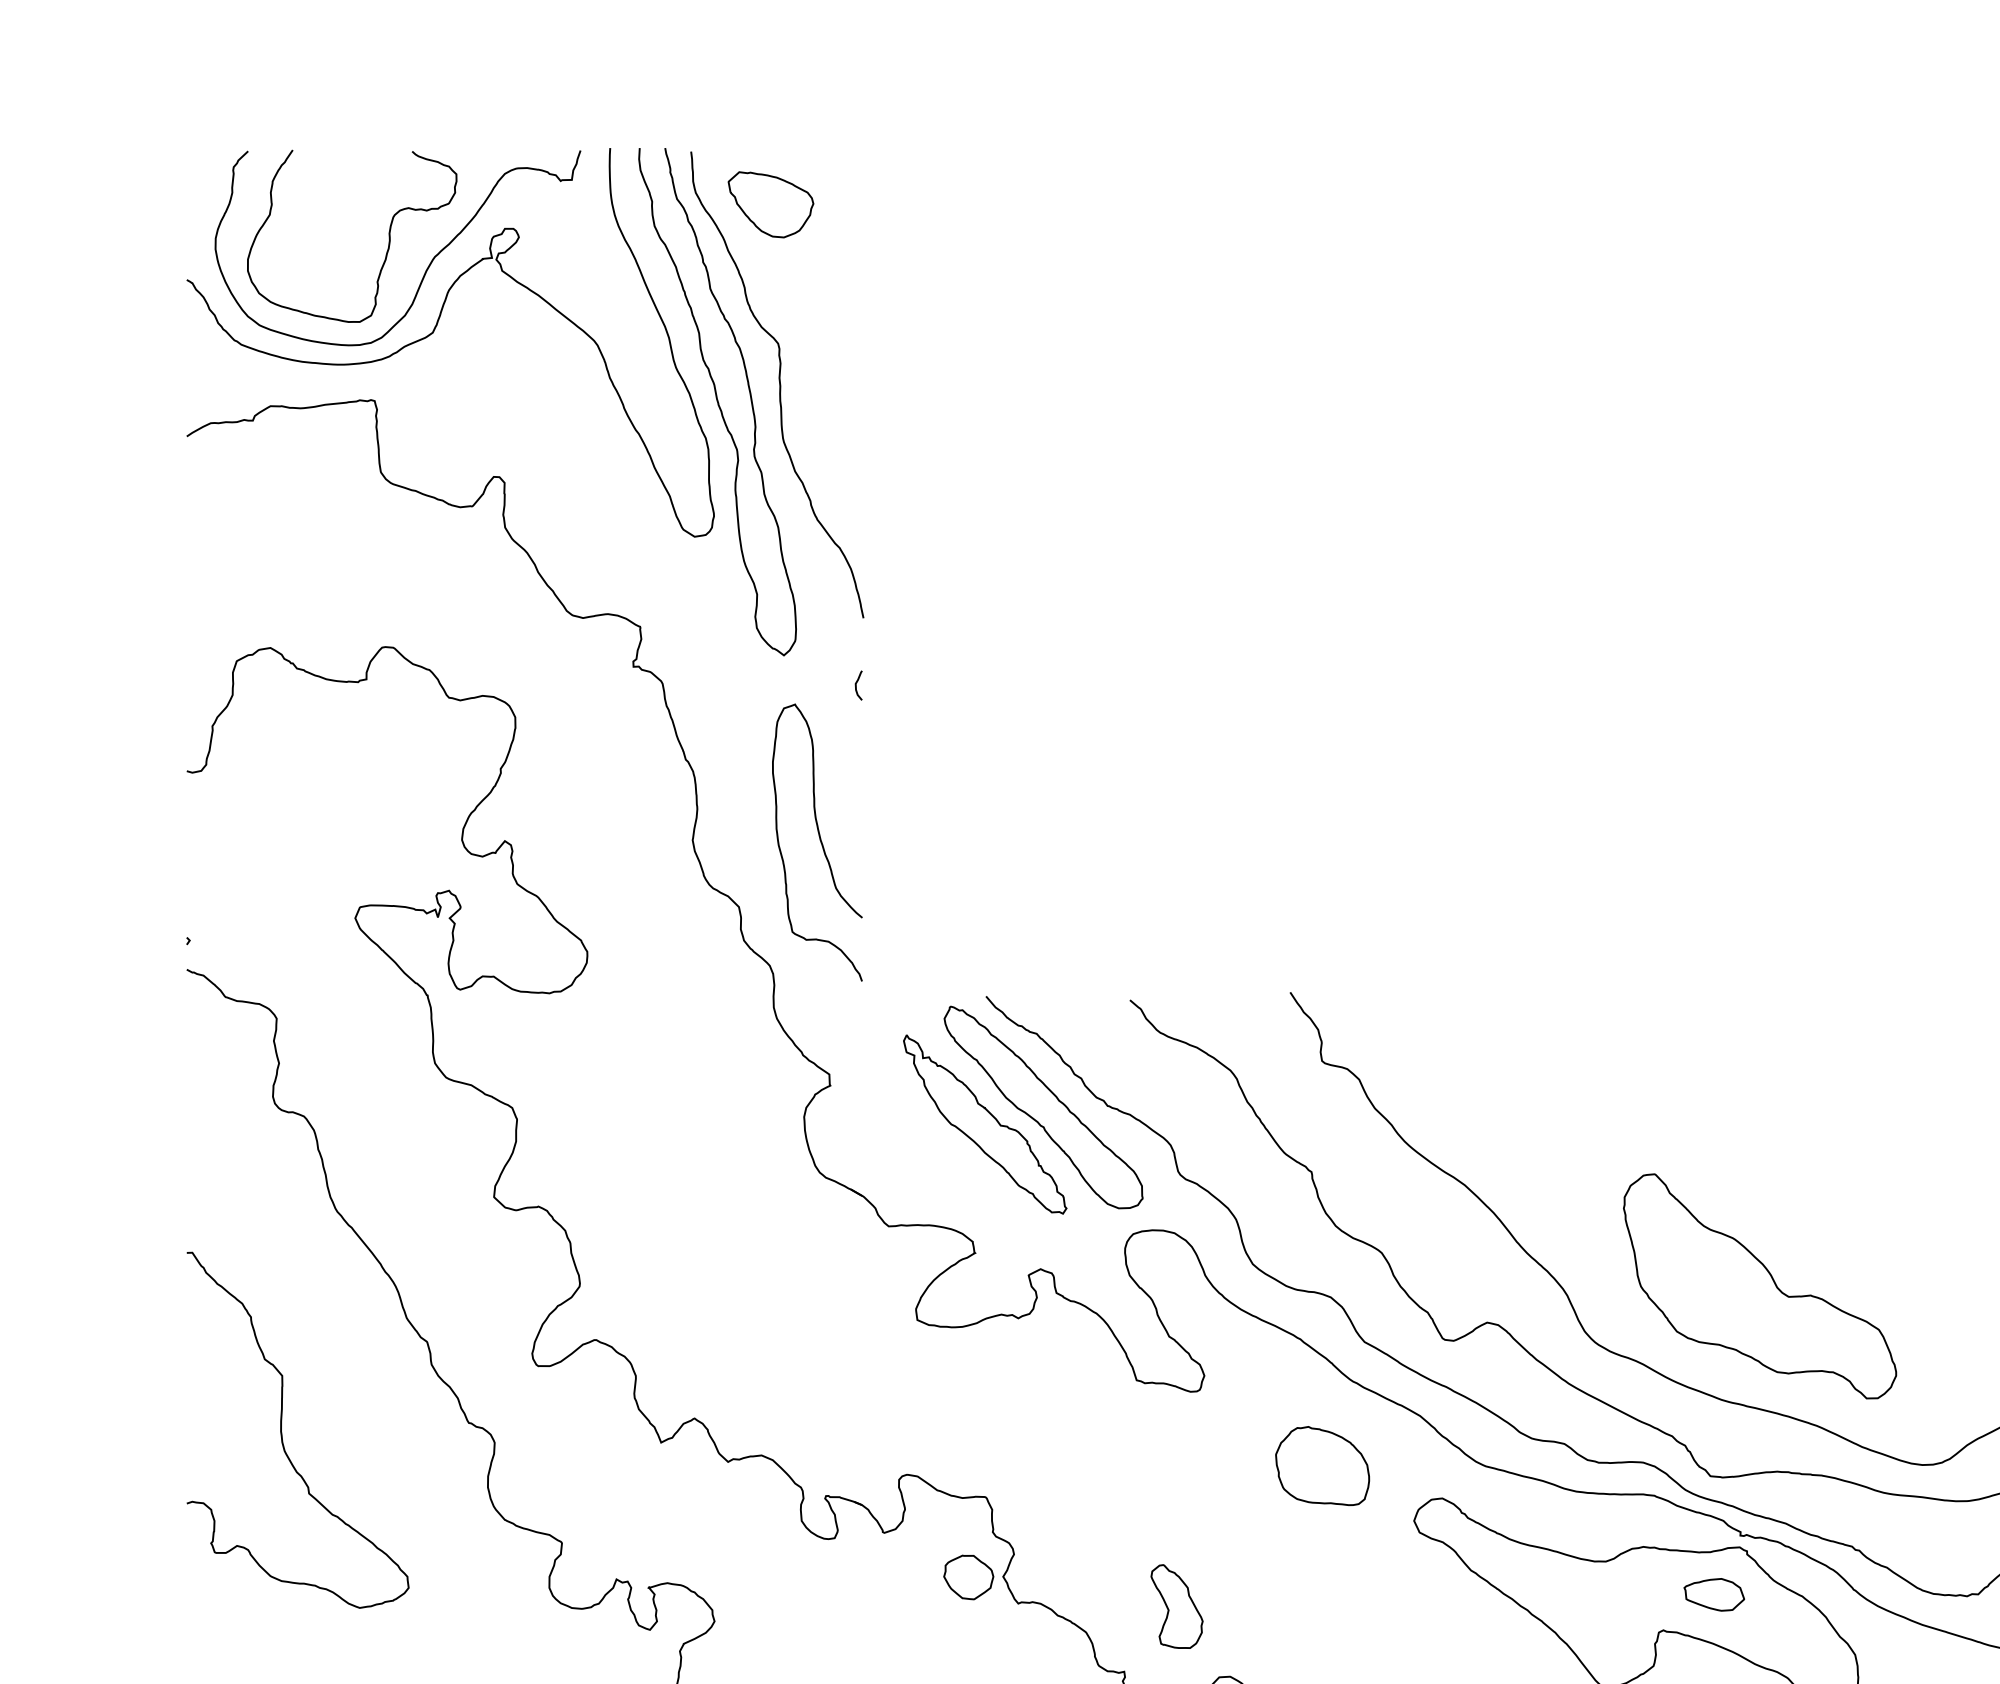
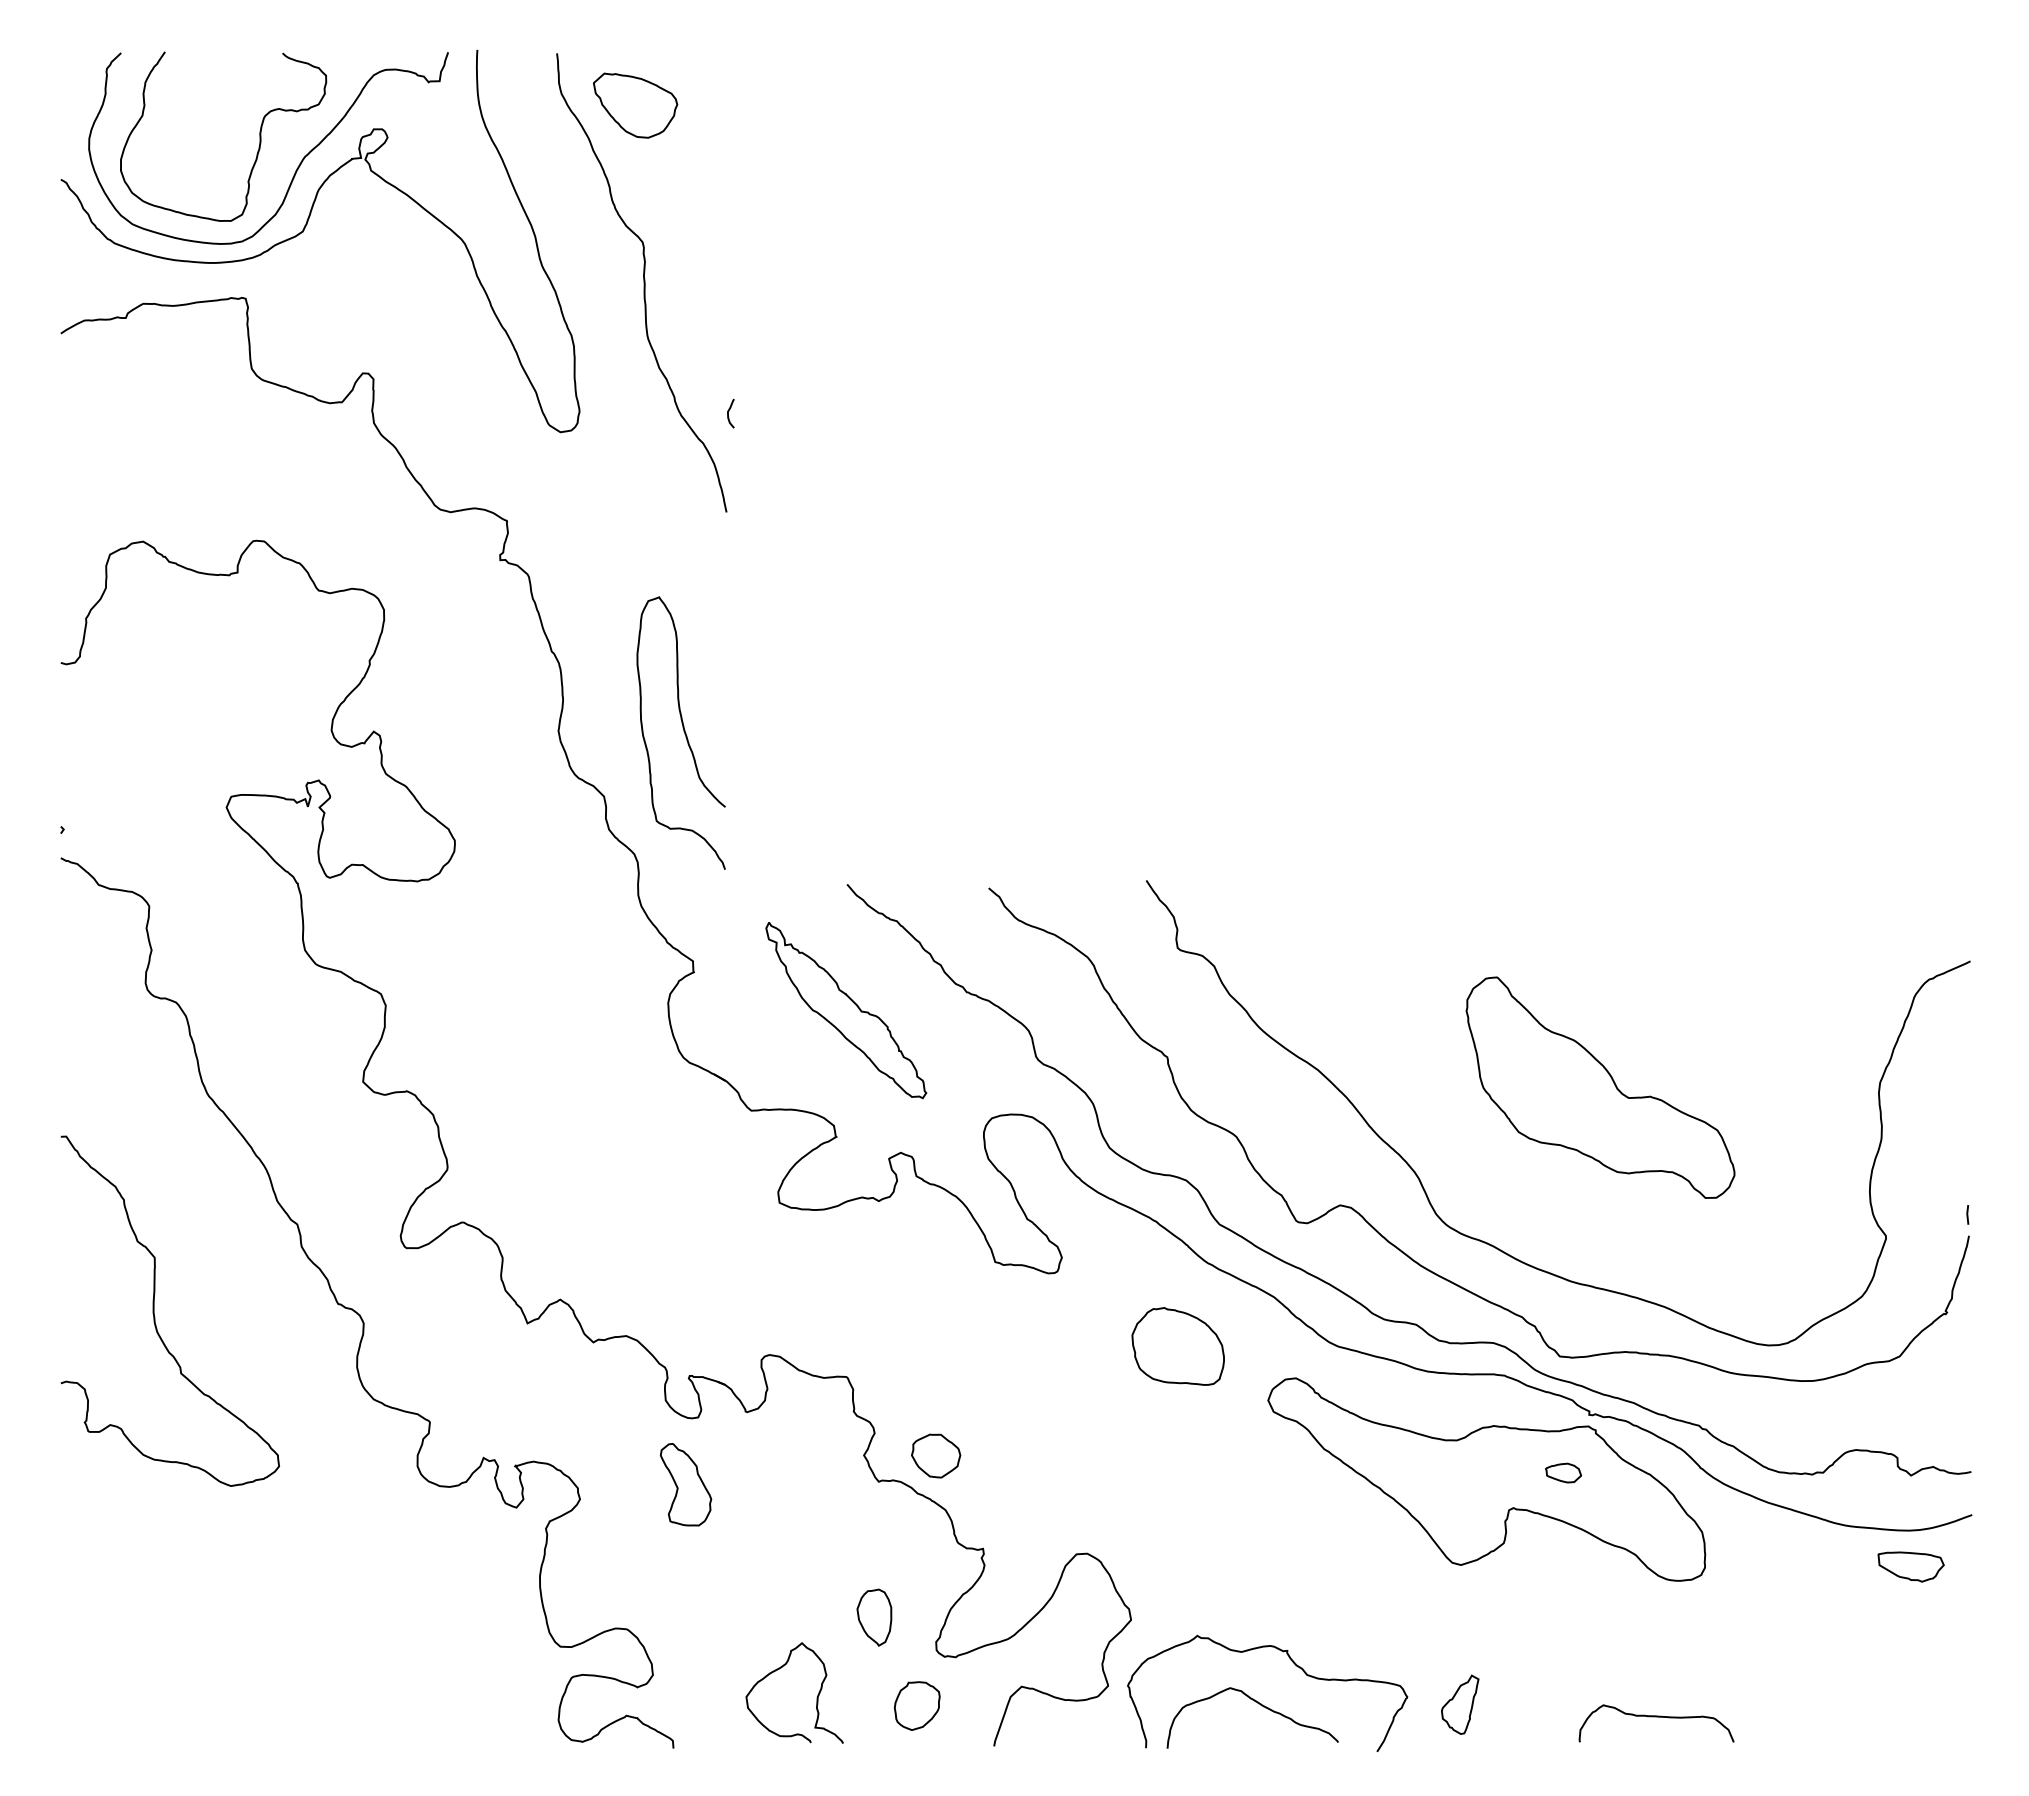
curve: (718, 401) -> (583, 299), removed
curve: (856, 685) -> (728, 413), moved
part: (1043, 1107) -> (903, 993), removed
part: (1759, 1286) -> (1600, 1087), moved
part: (969, 1576) -> (936, 1455), moved
part: (1714, 1594) -> (1563, 1472), size x0.6
part: (1177, 1606) -> (686, 1484), moved

